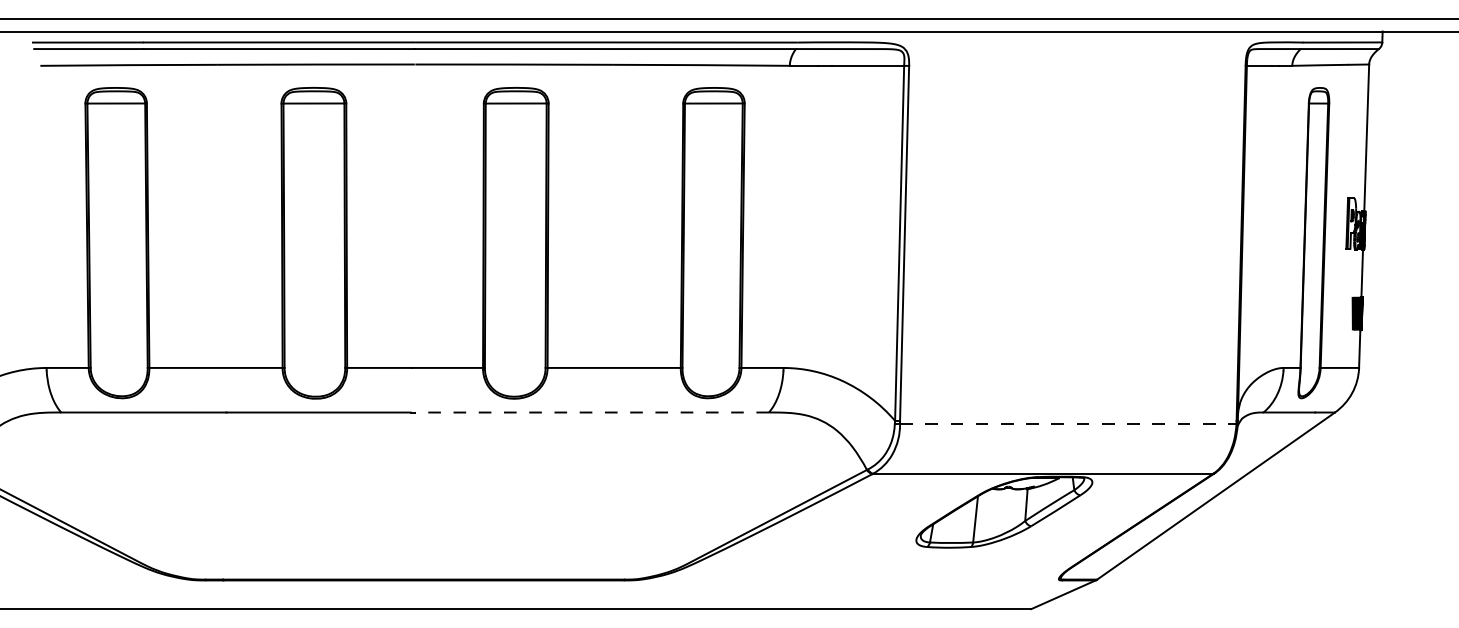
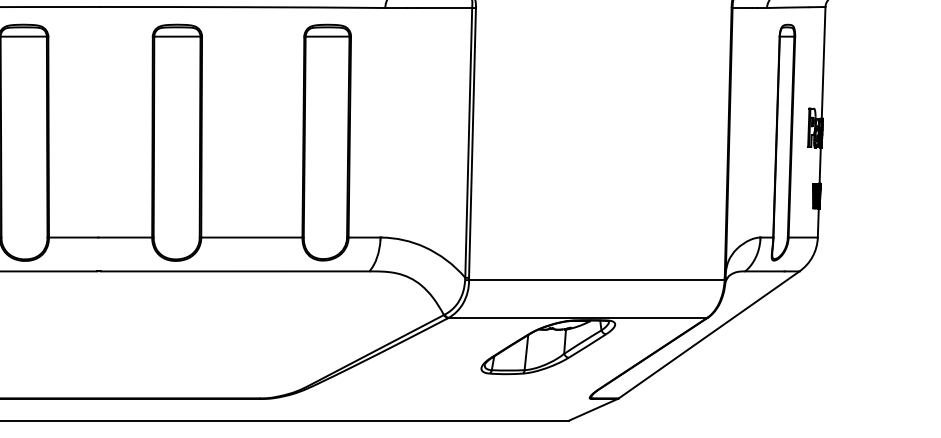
line: (592, 412) -> (235, 271), dashed -> solid
line: (1068, 423) -> (597, 279), dashed -> solid

